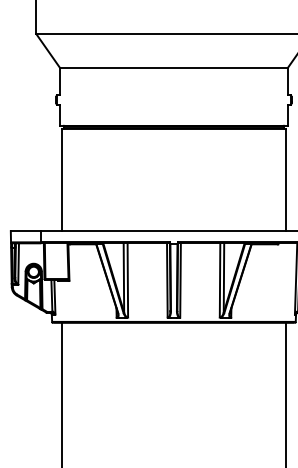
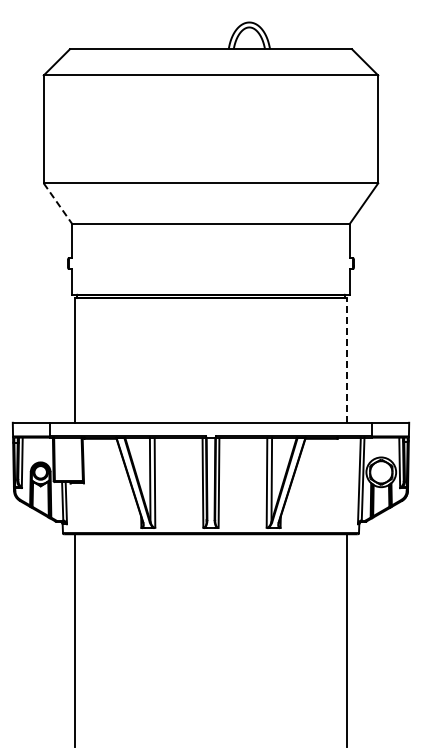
line: (48, 50) -> (58, 203), solid -> dashed
line: (285, 179) -> (346, 360), solid -> dashed

